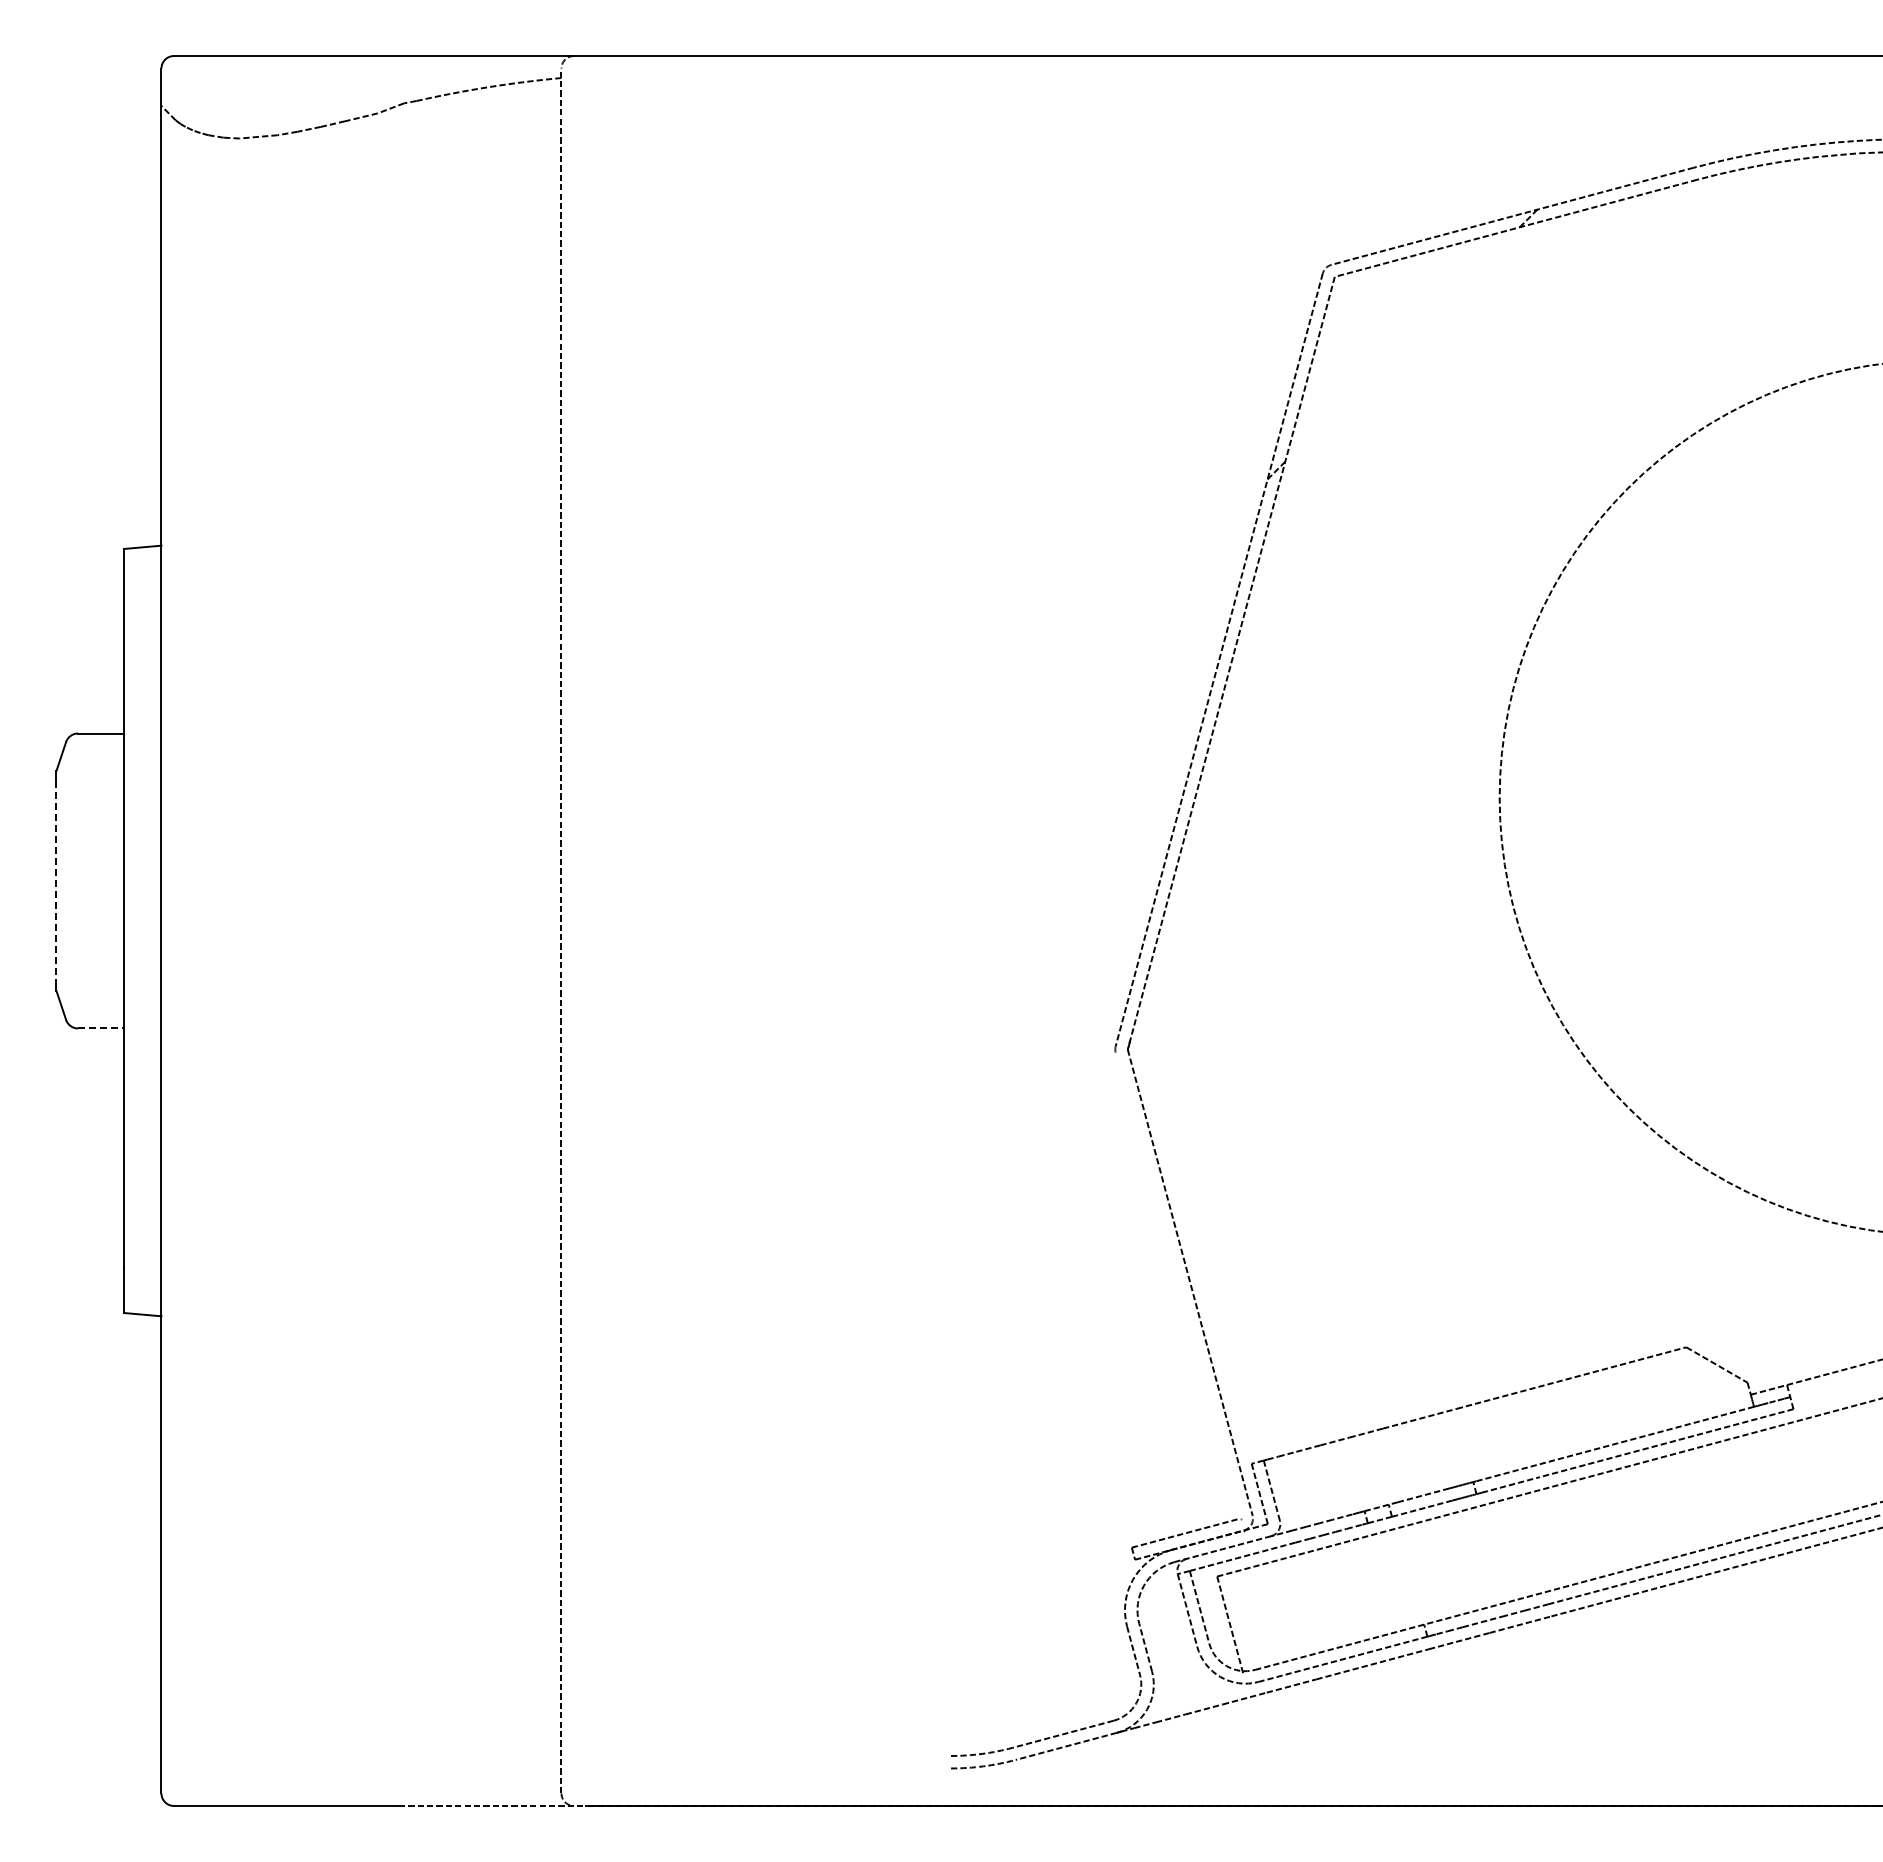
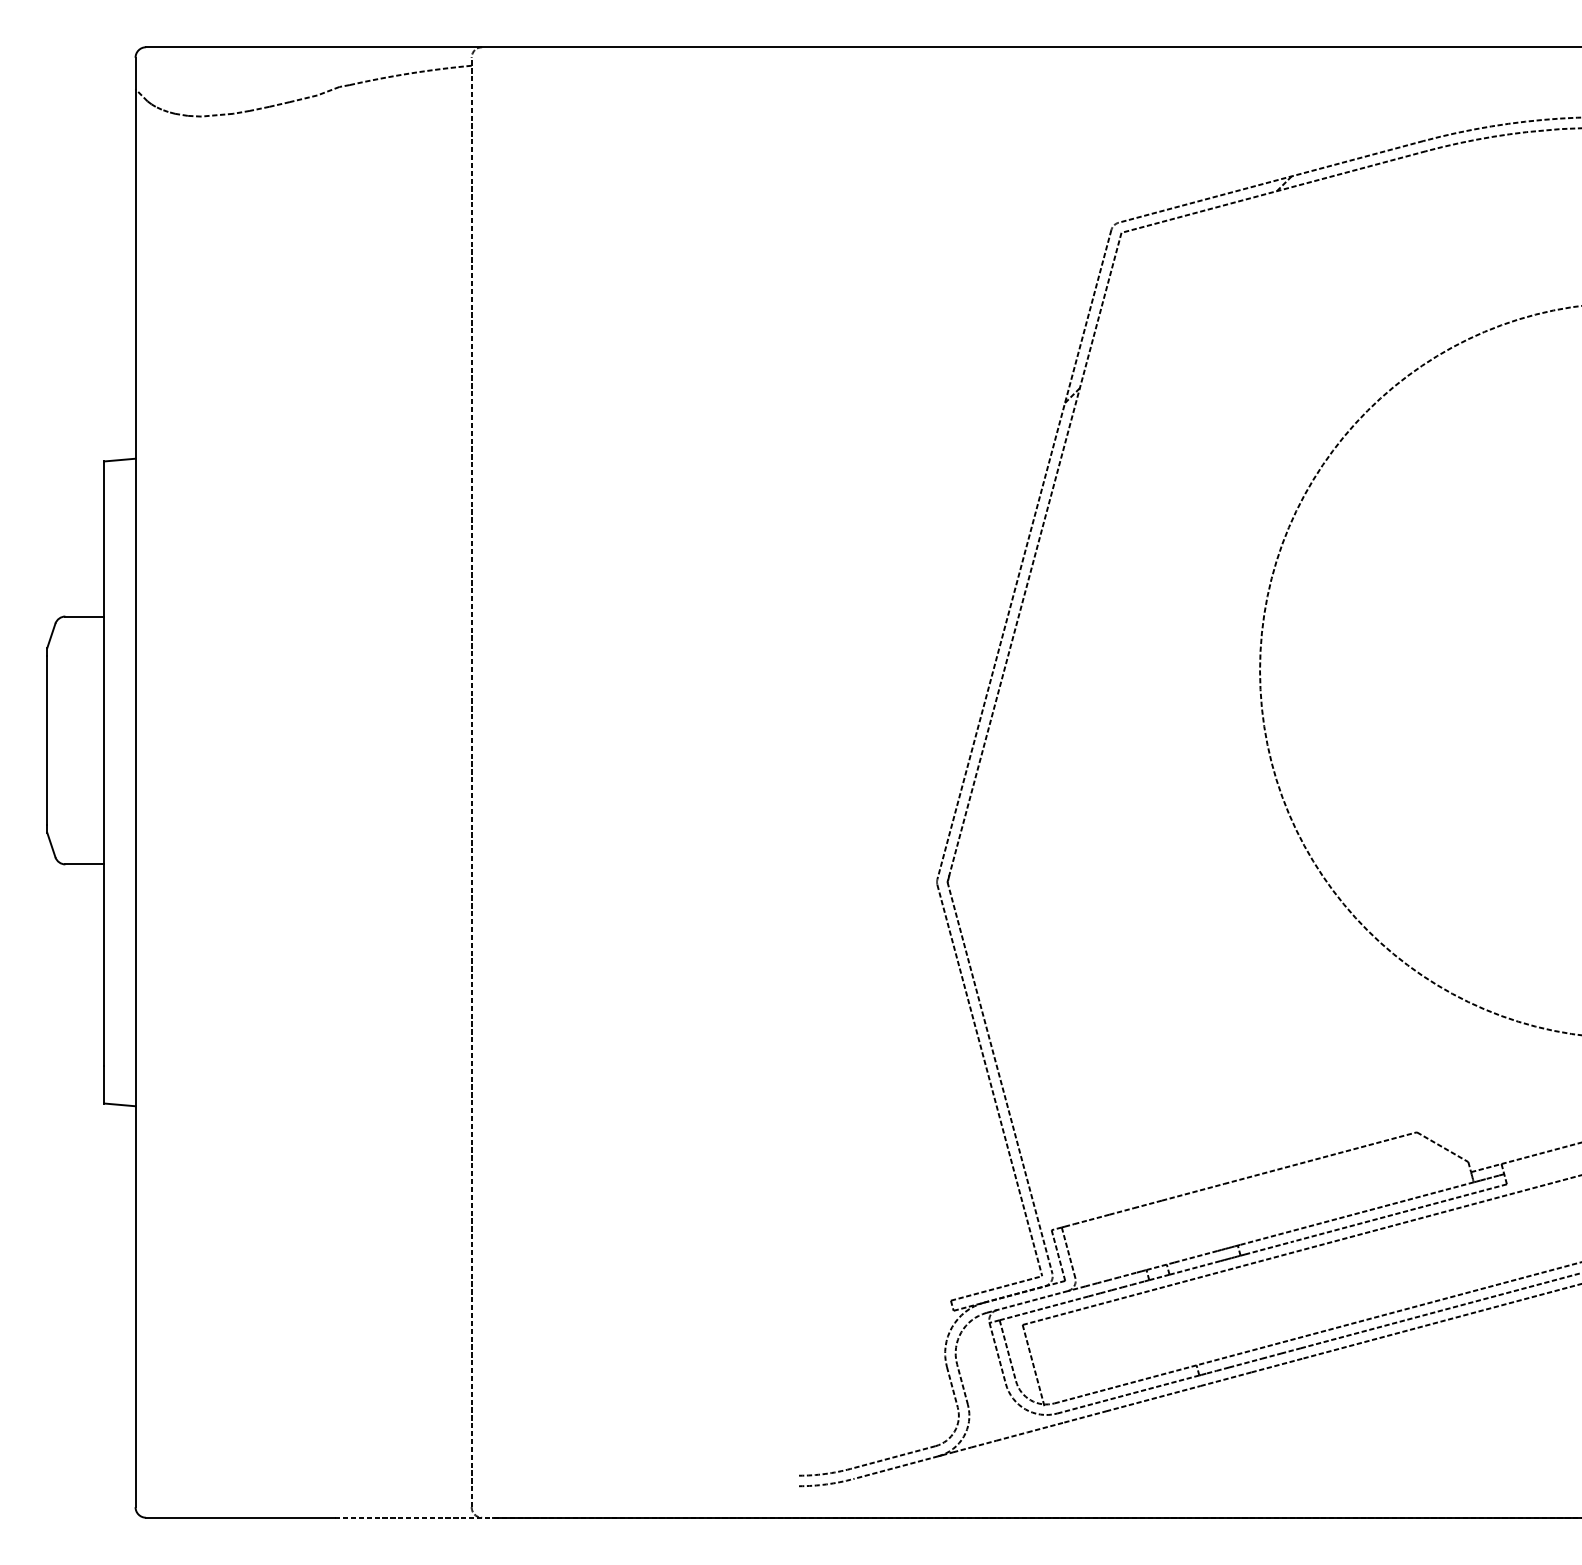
line: (56, 881) -> (47, 740), dashed -> solid
line: (100, 1028) -> (84, 864), dashed -> solid
line: (1177, 1285) -> (989, 1080), added

